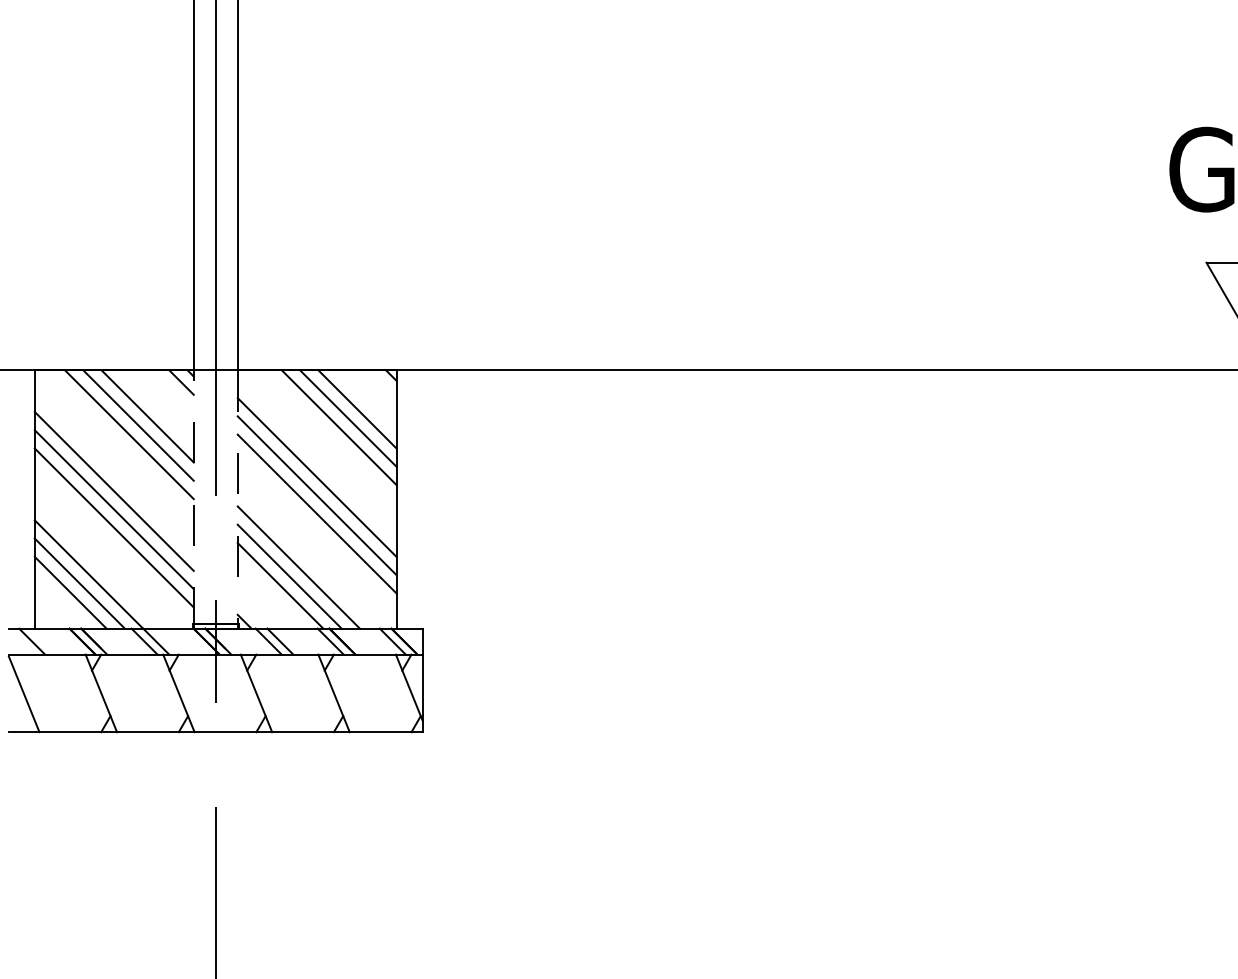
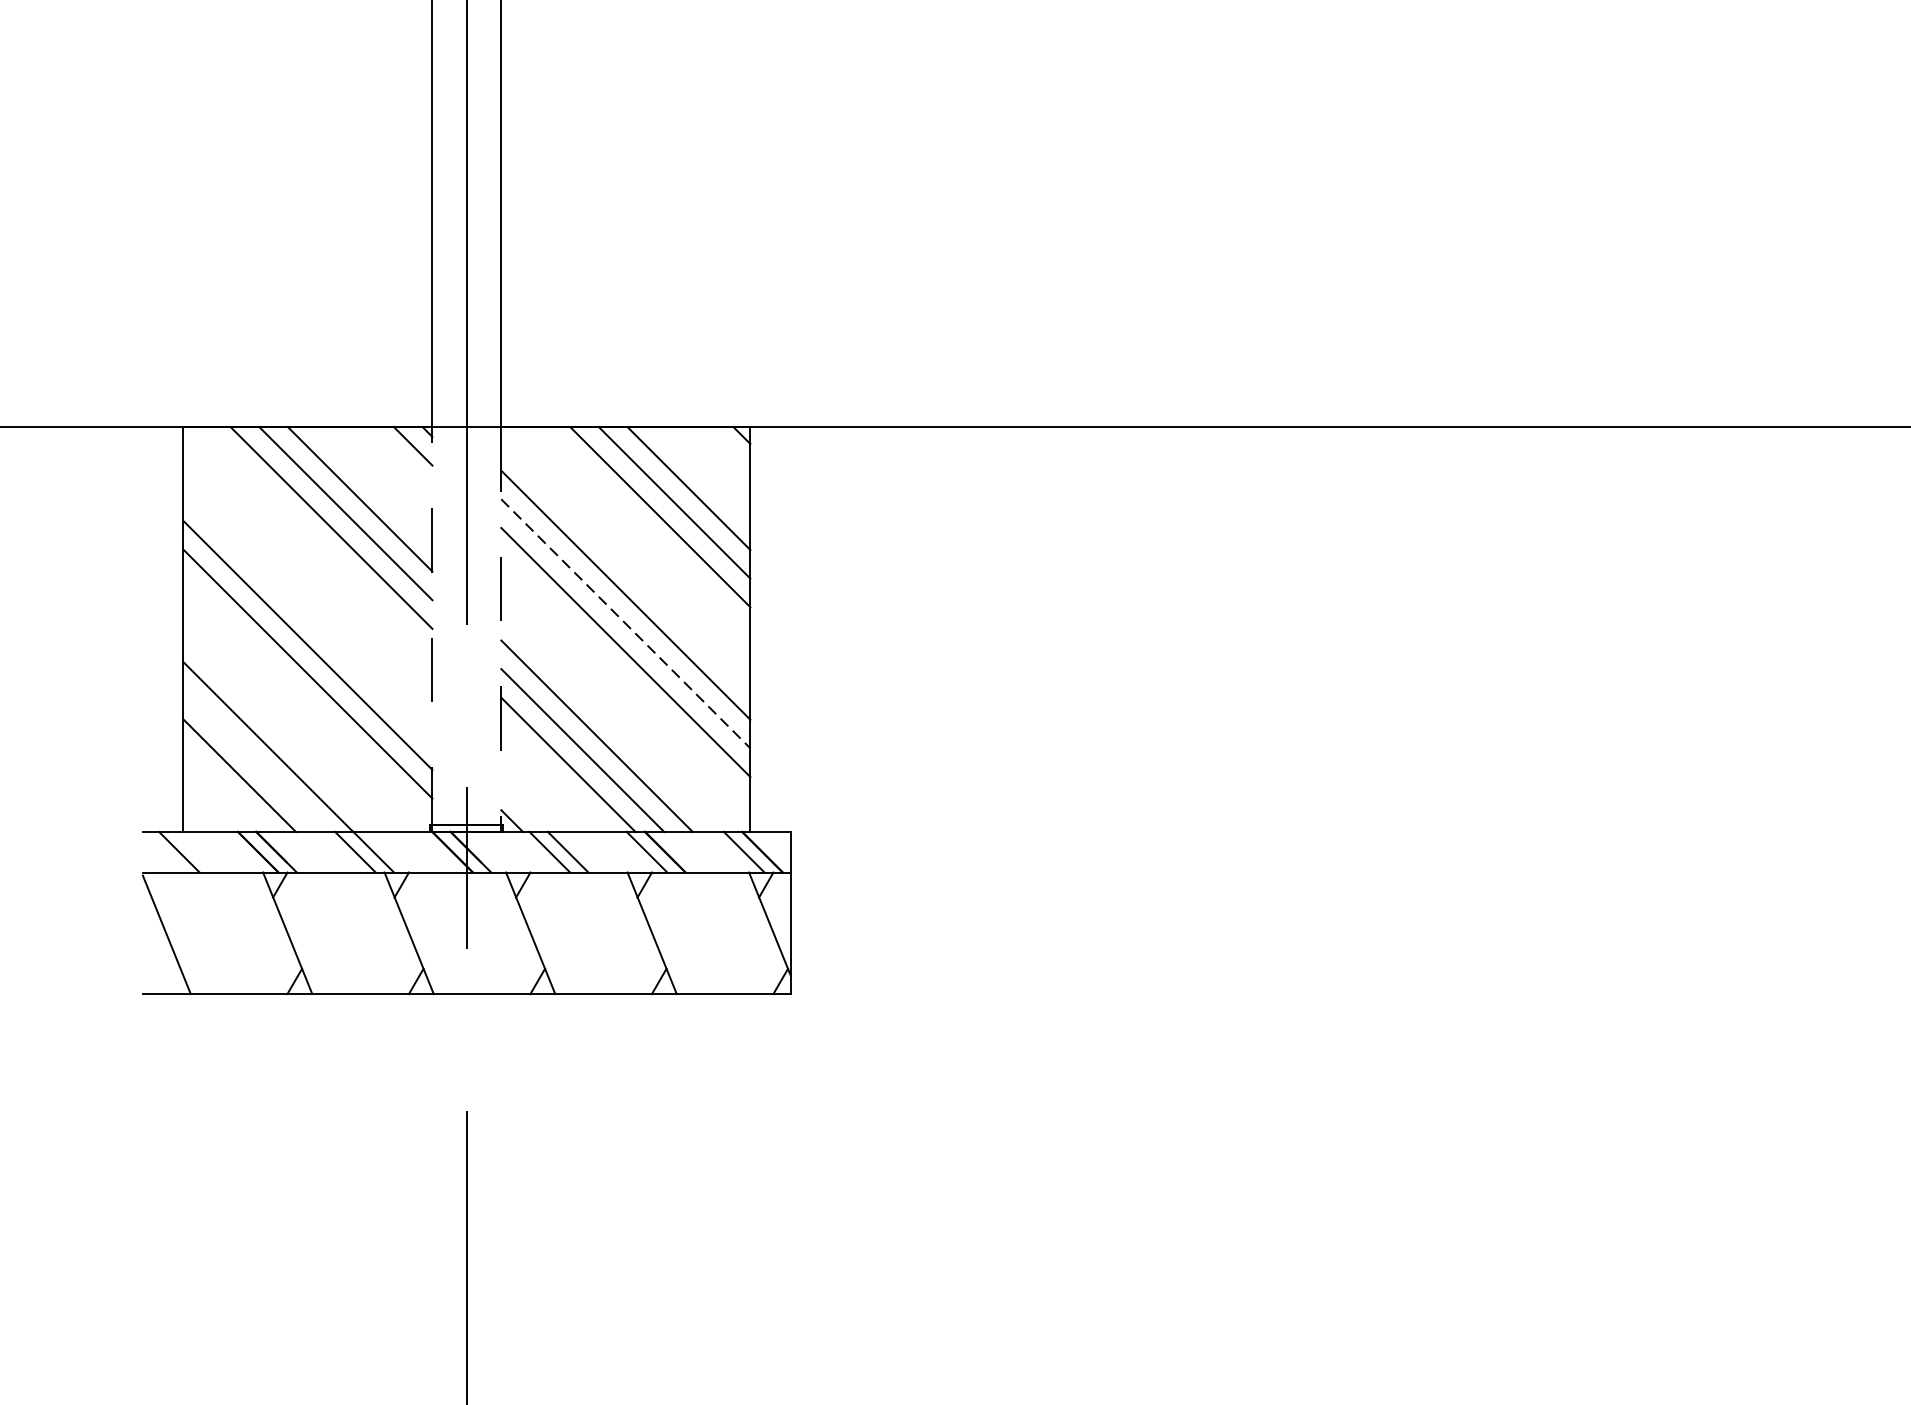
line: (113, 490) -> (306, 615), removed
line: (317, 496) -> (626, 624), solid -> dashed
line: (79, 583) -> (253, 761), removed

